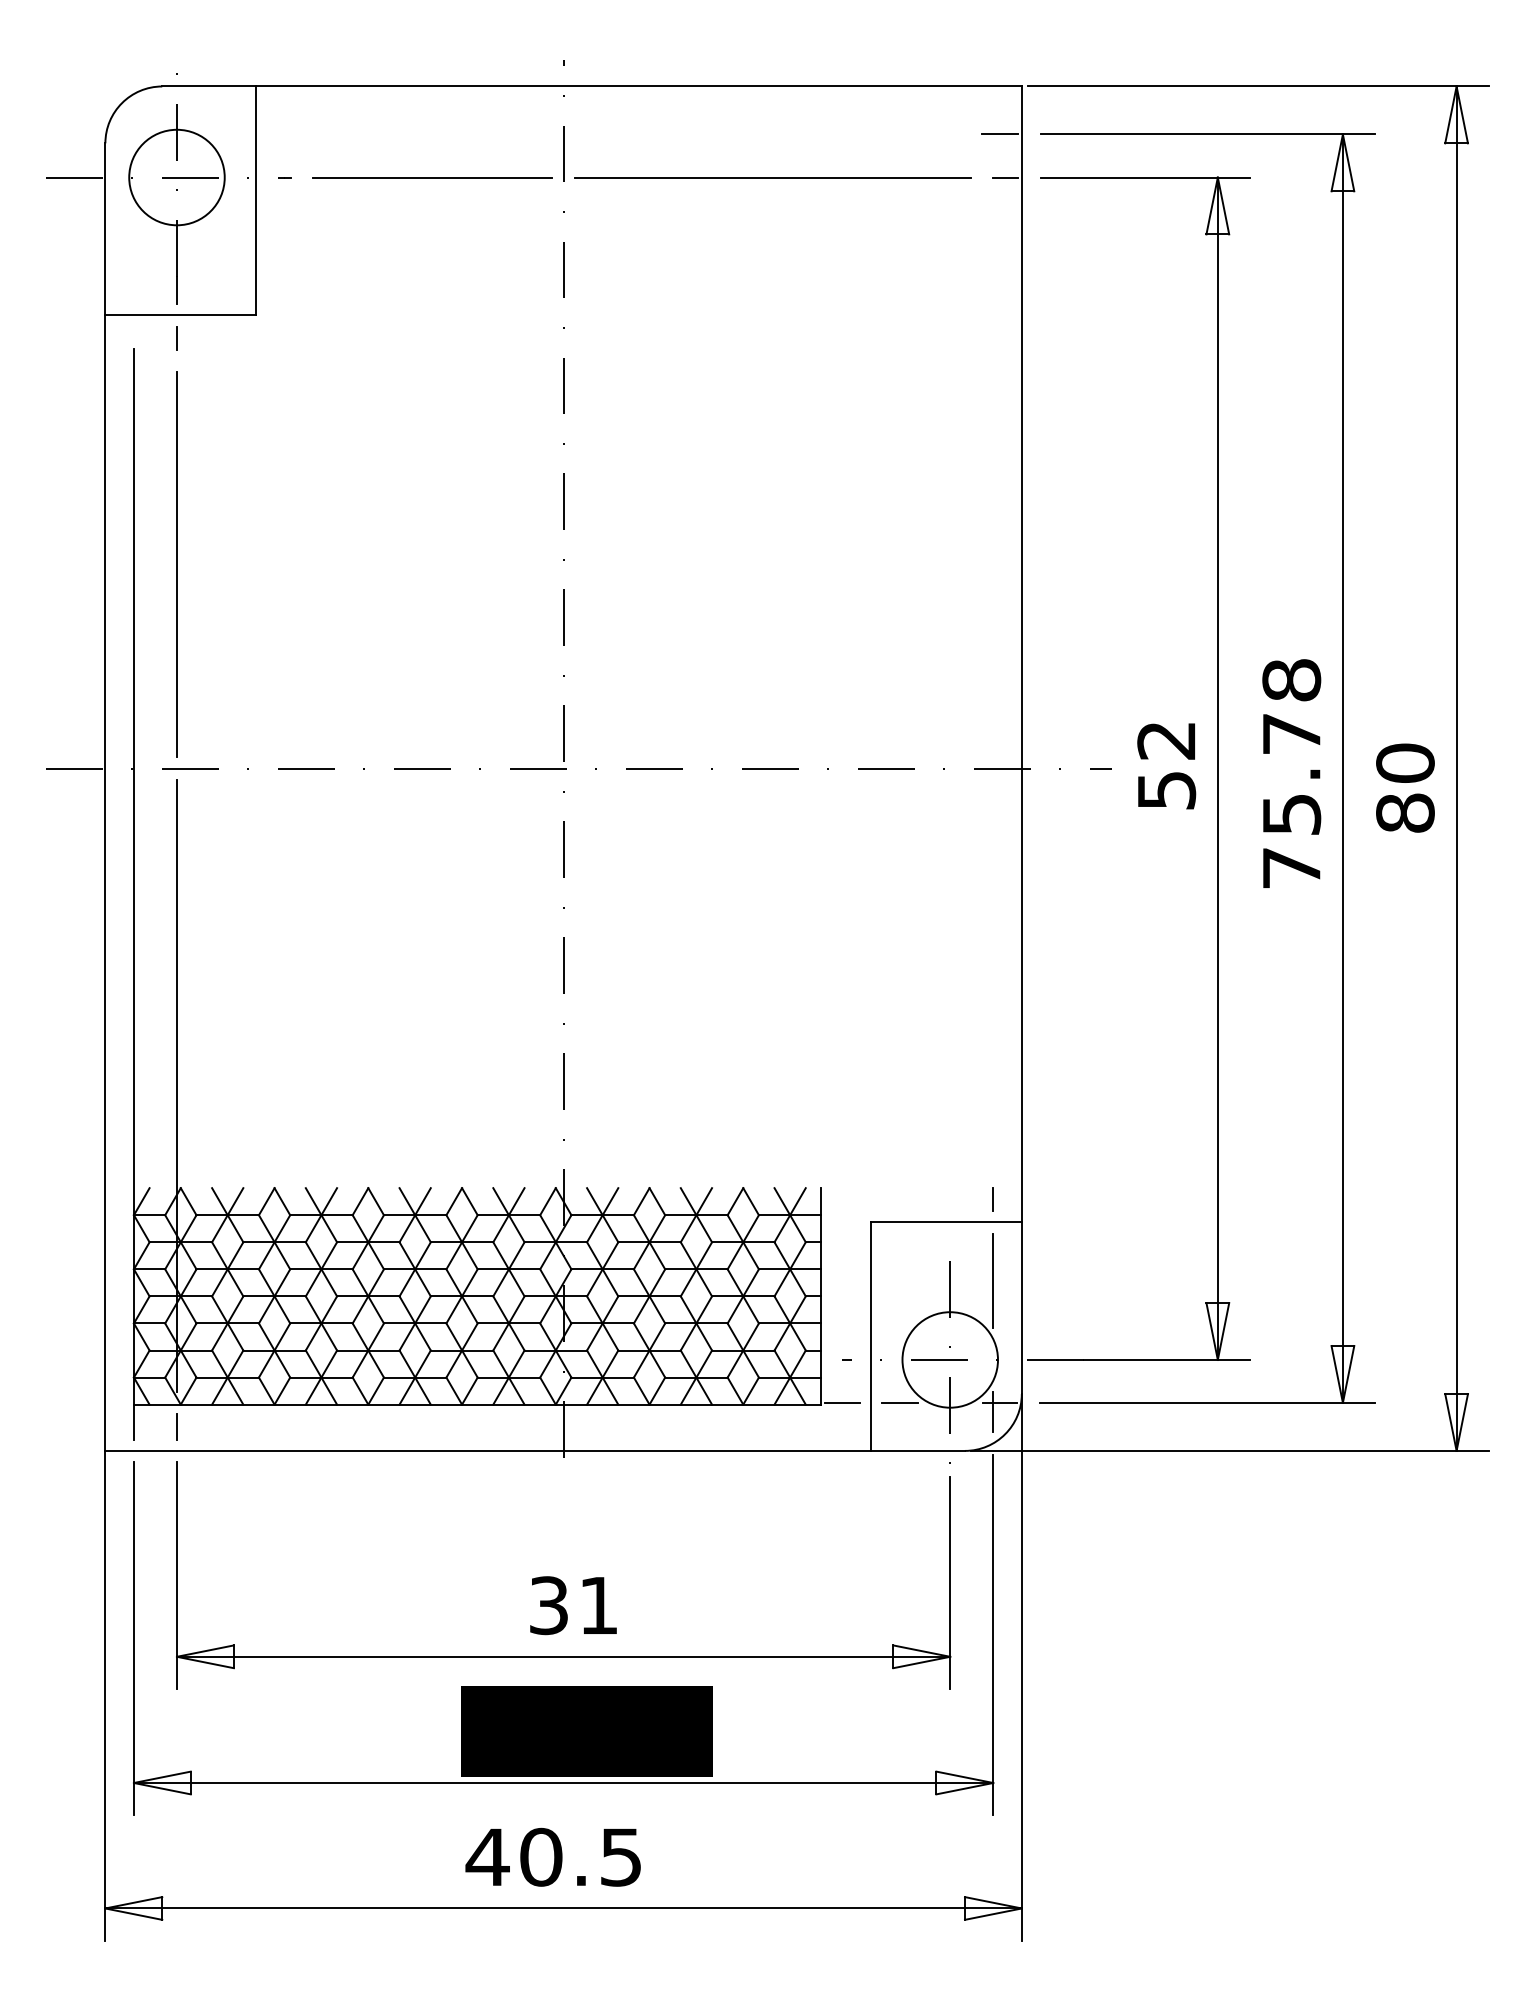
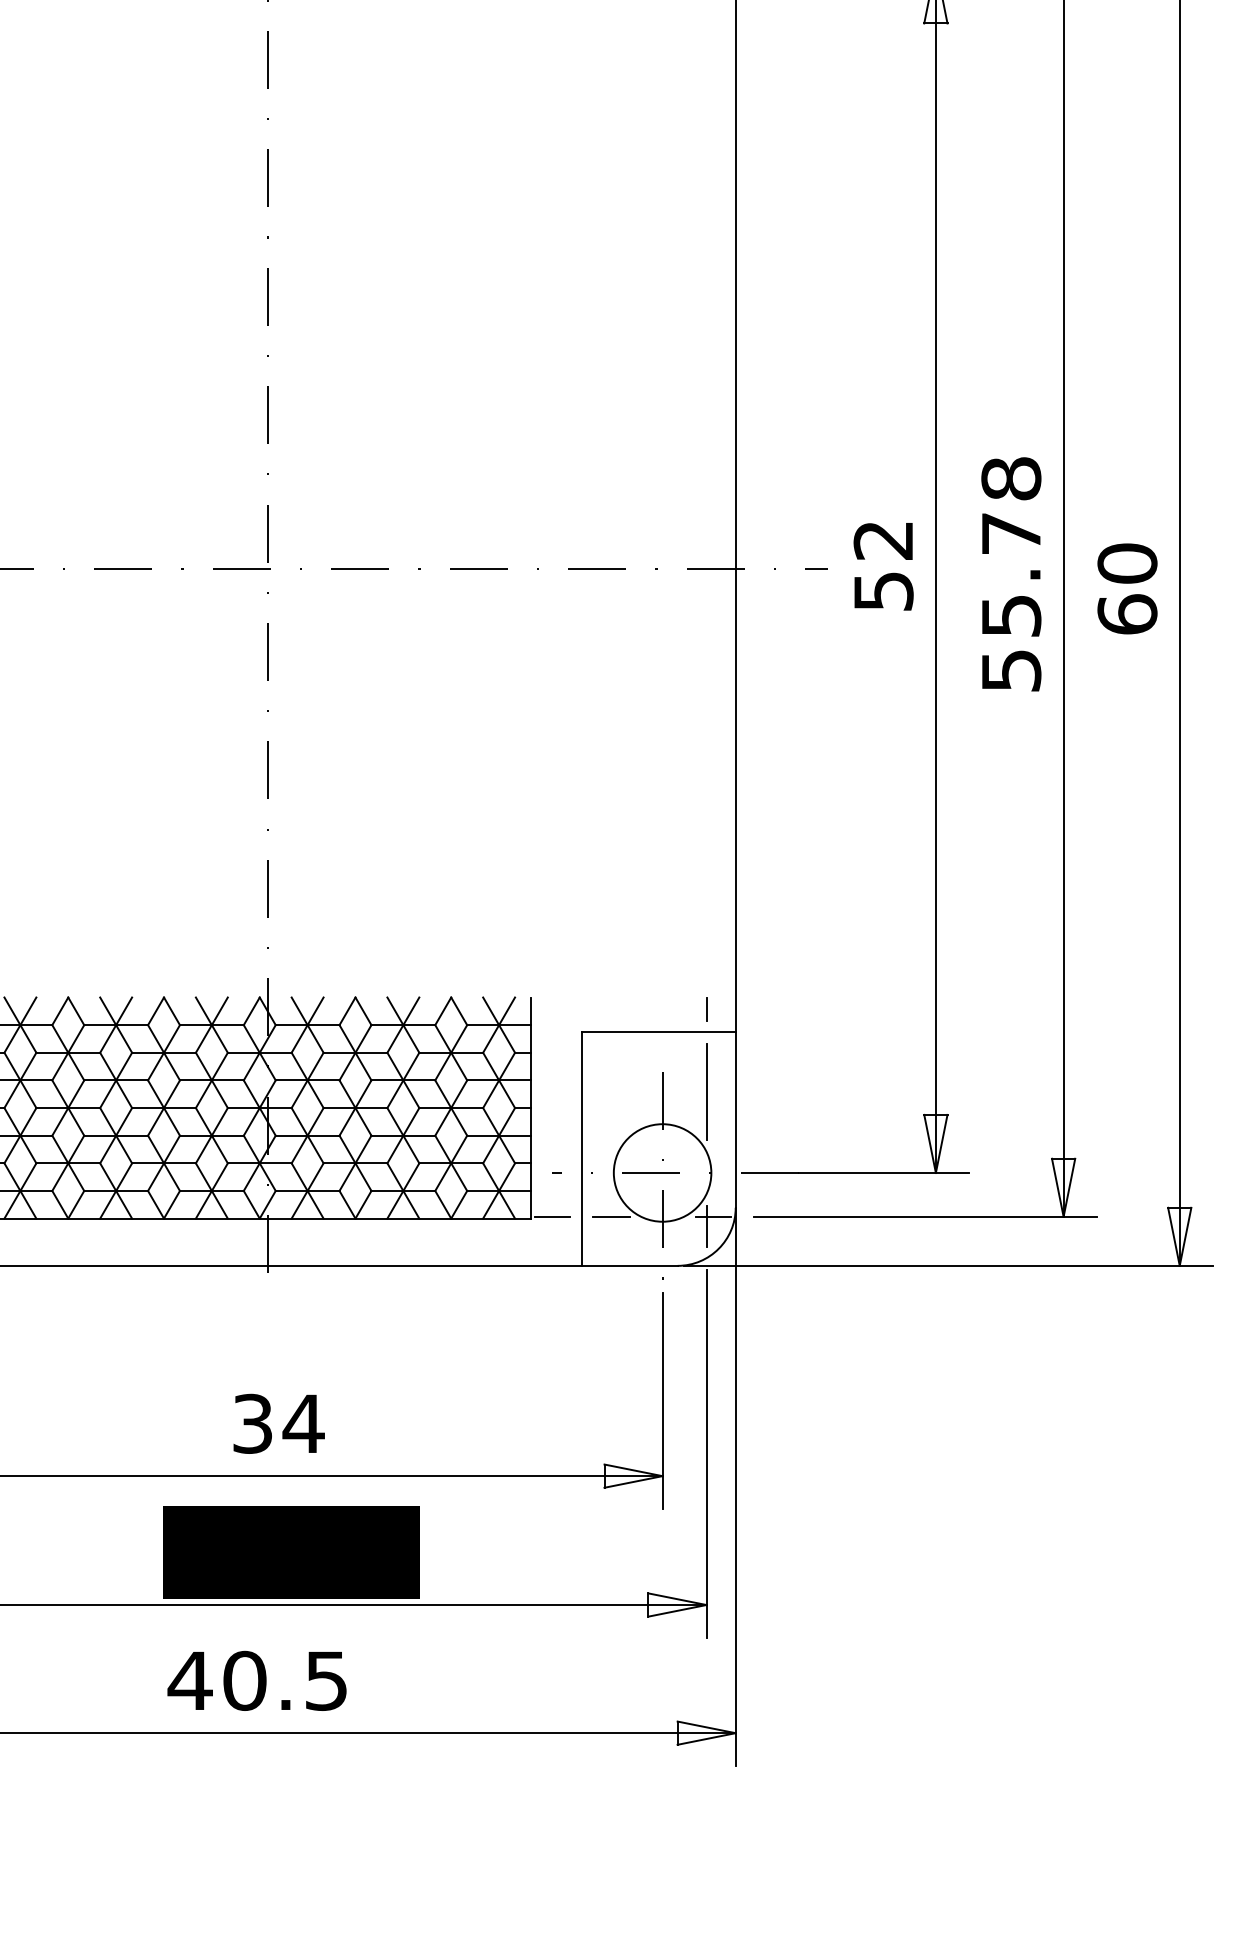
text: (1405, 812) -> (1127, 613), 80 -> 60
text: (1292, 868) -> (1012, 671), 75.78 -> 55.78
text: (598, 1605) -> (303, 1423), 31 -> 34

